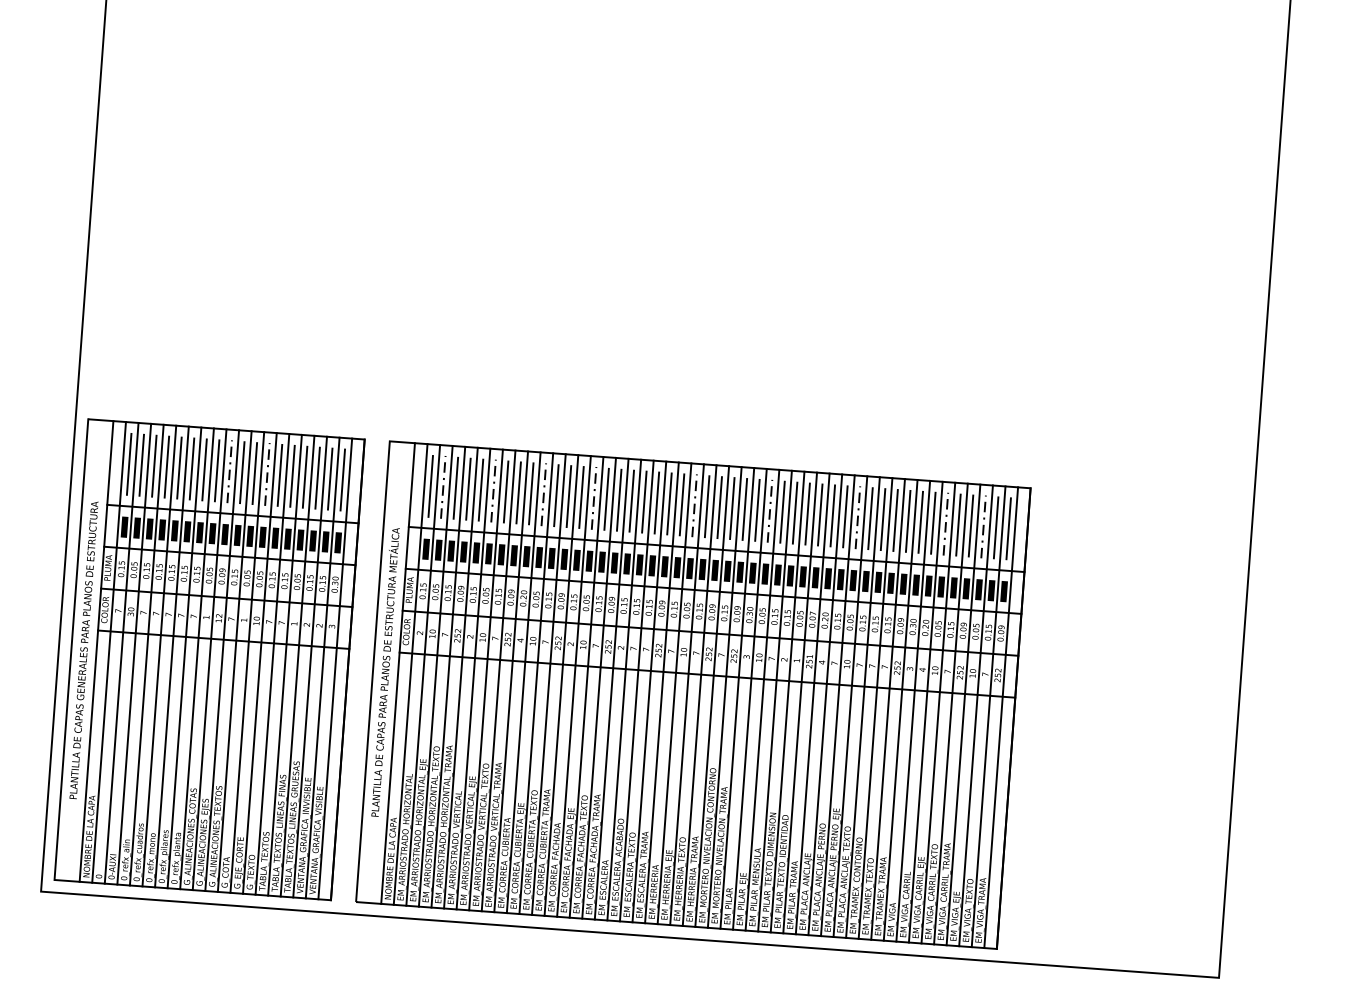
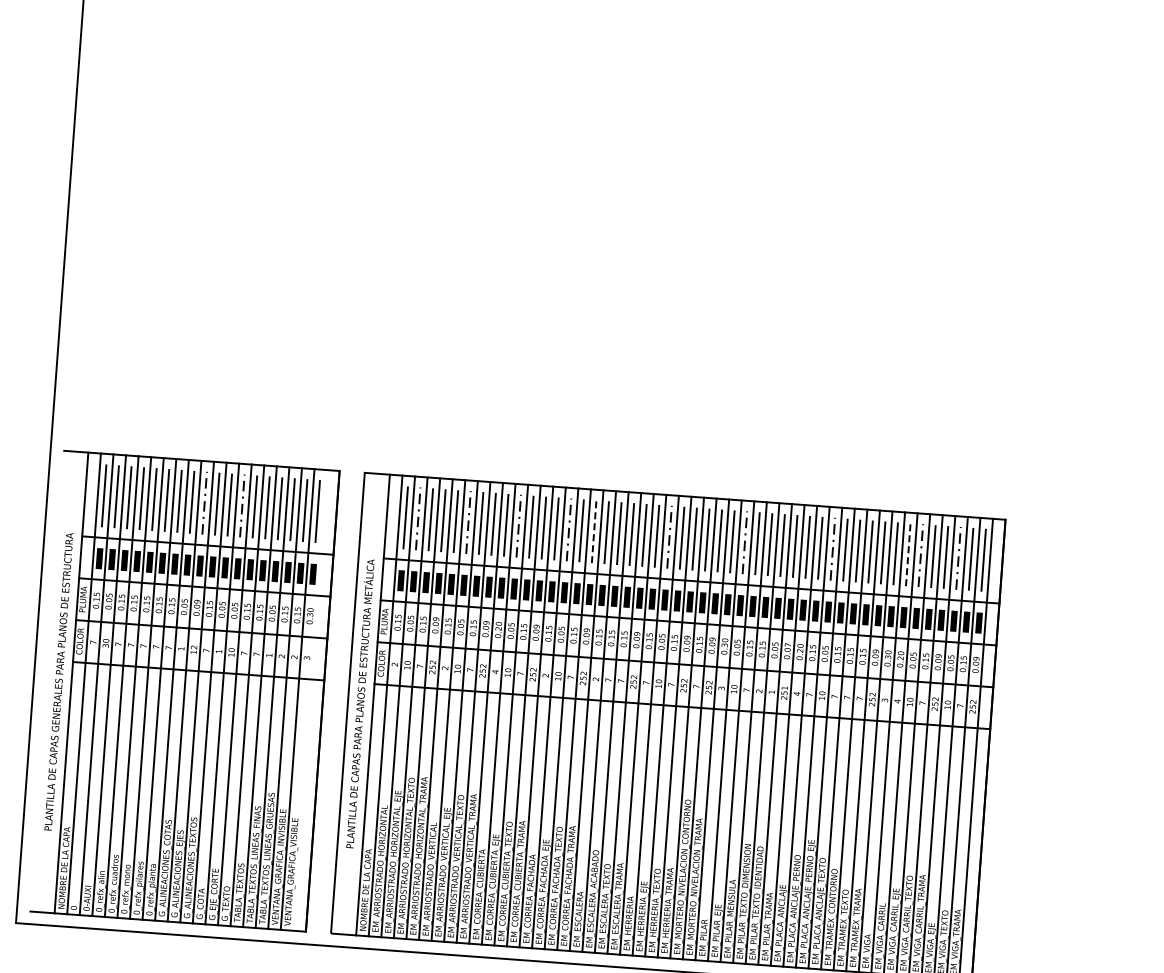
line: (619, 499) -> (594, 530), solid -> dashed
line: (933, 522) -> (908, 553), solid -> dashed
line: (71, 649) -> (46, 680), removed
line: (335, 668) -> (310, 699), removed

